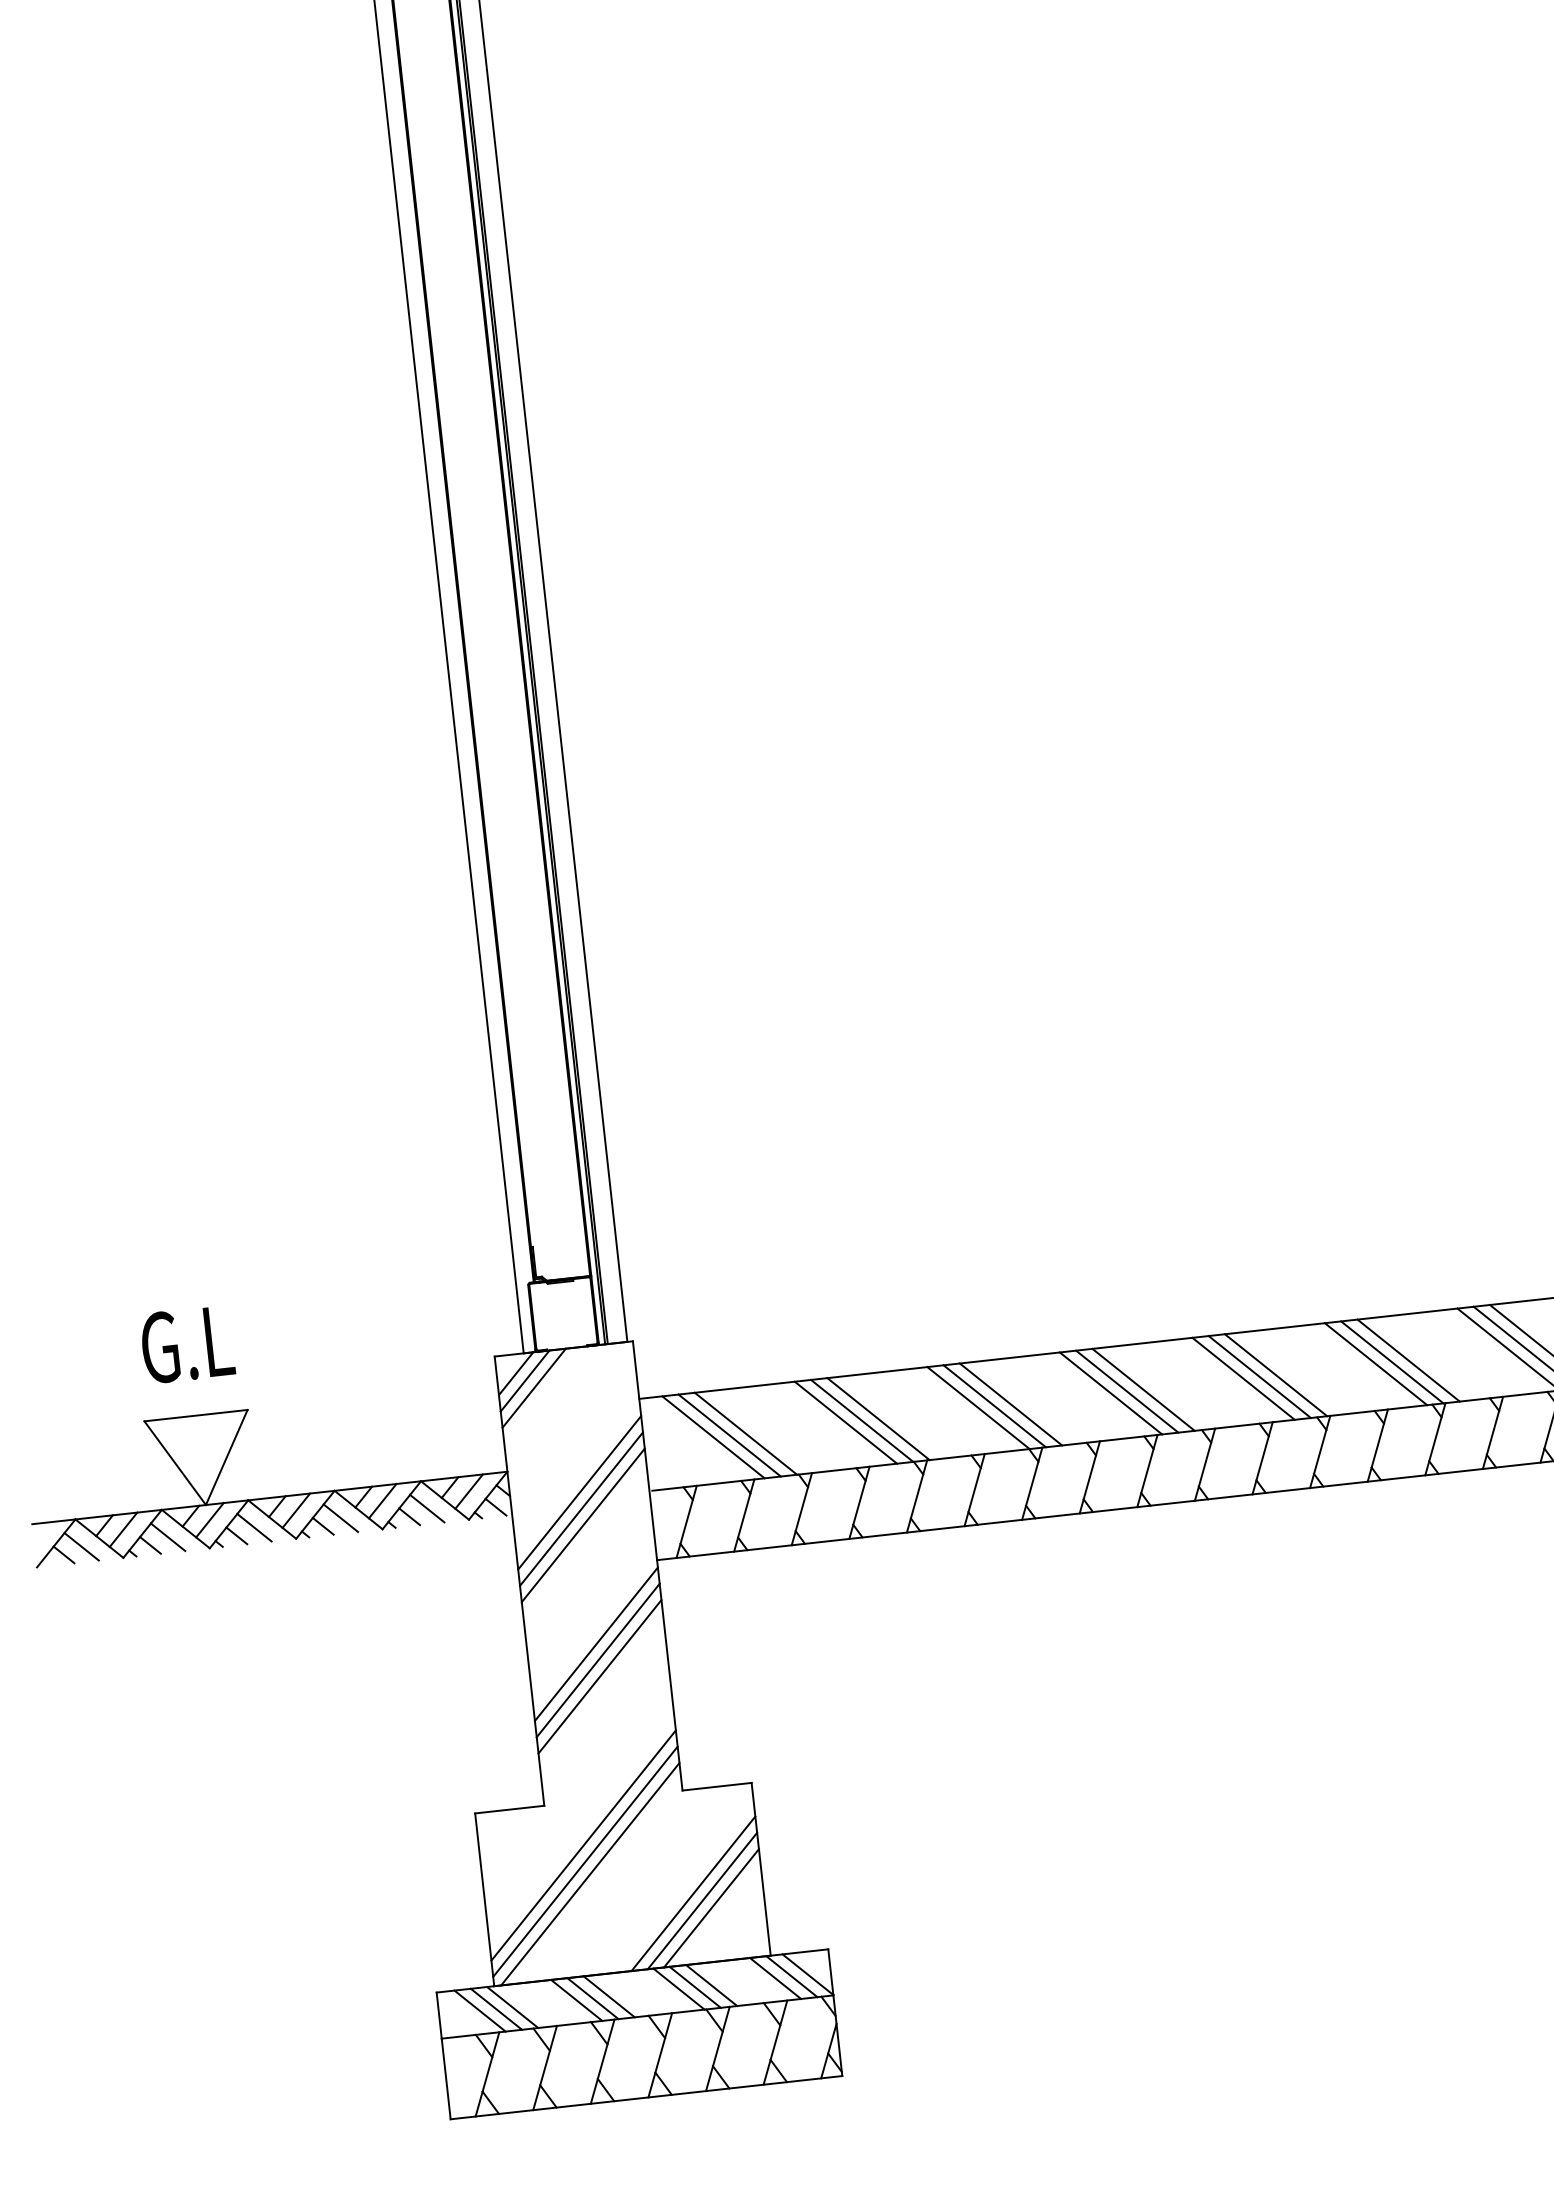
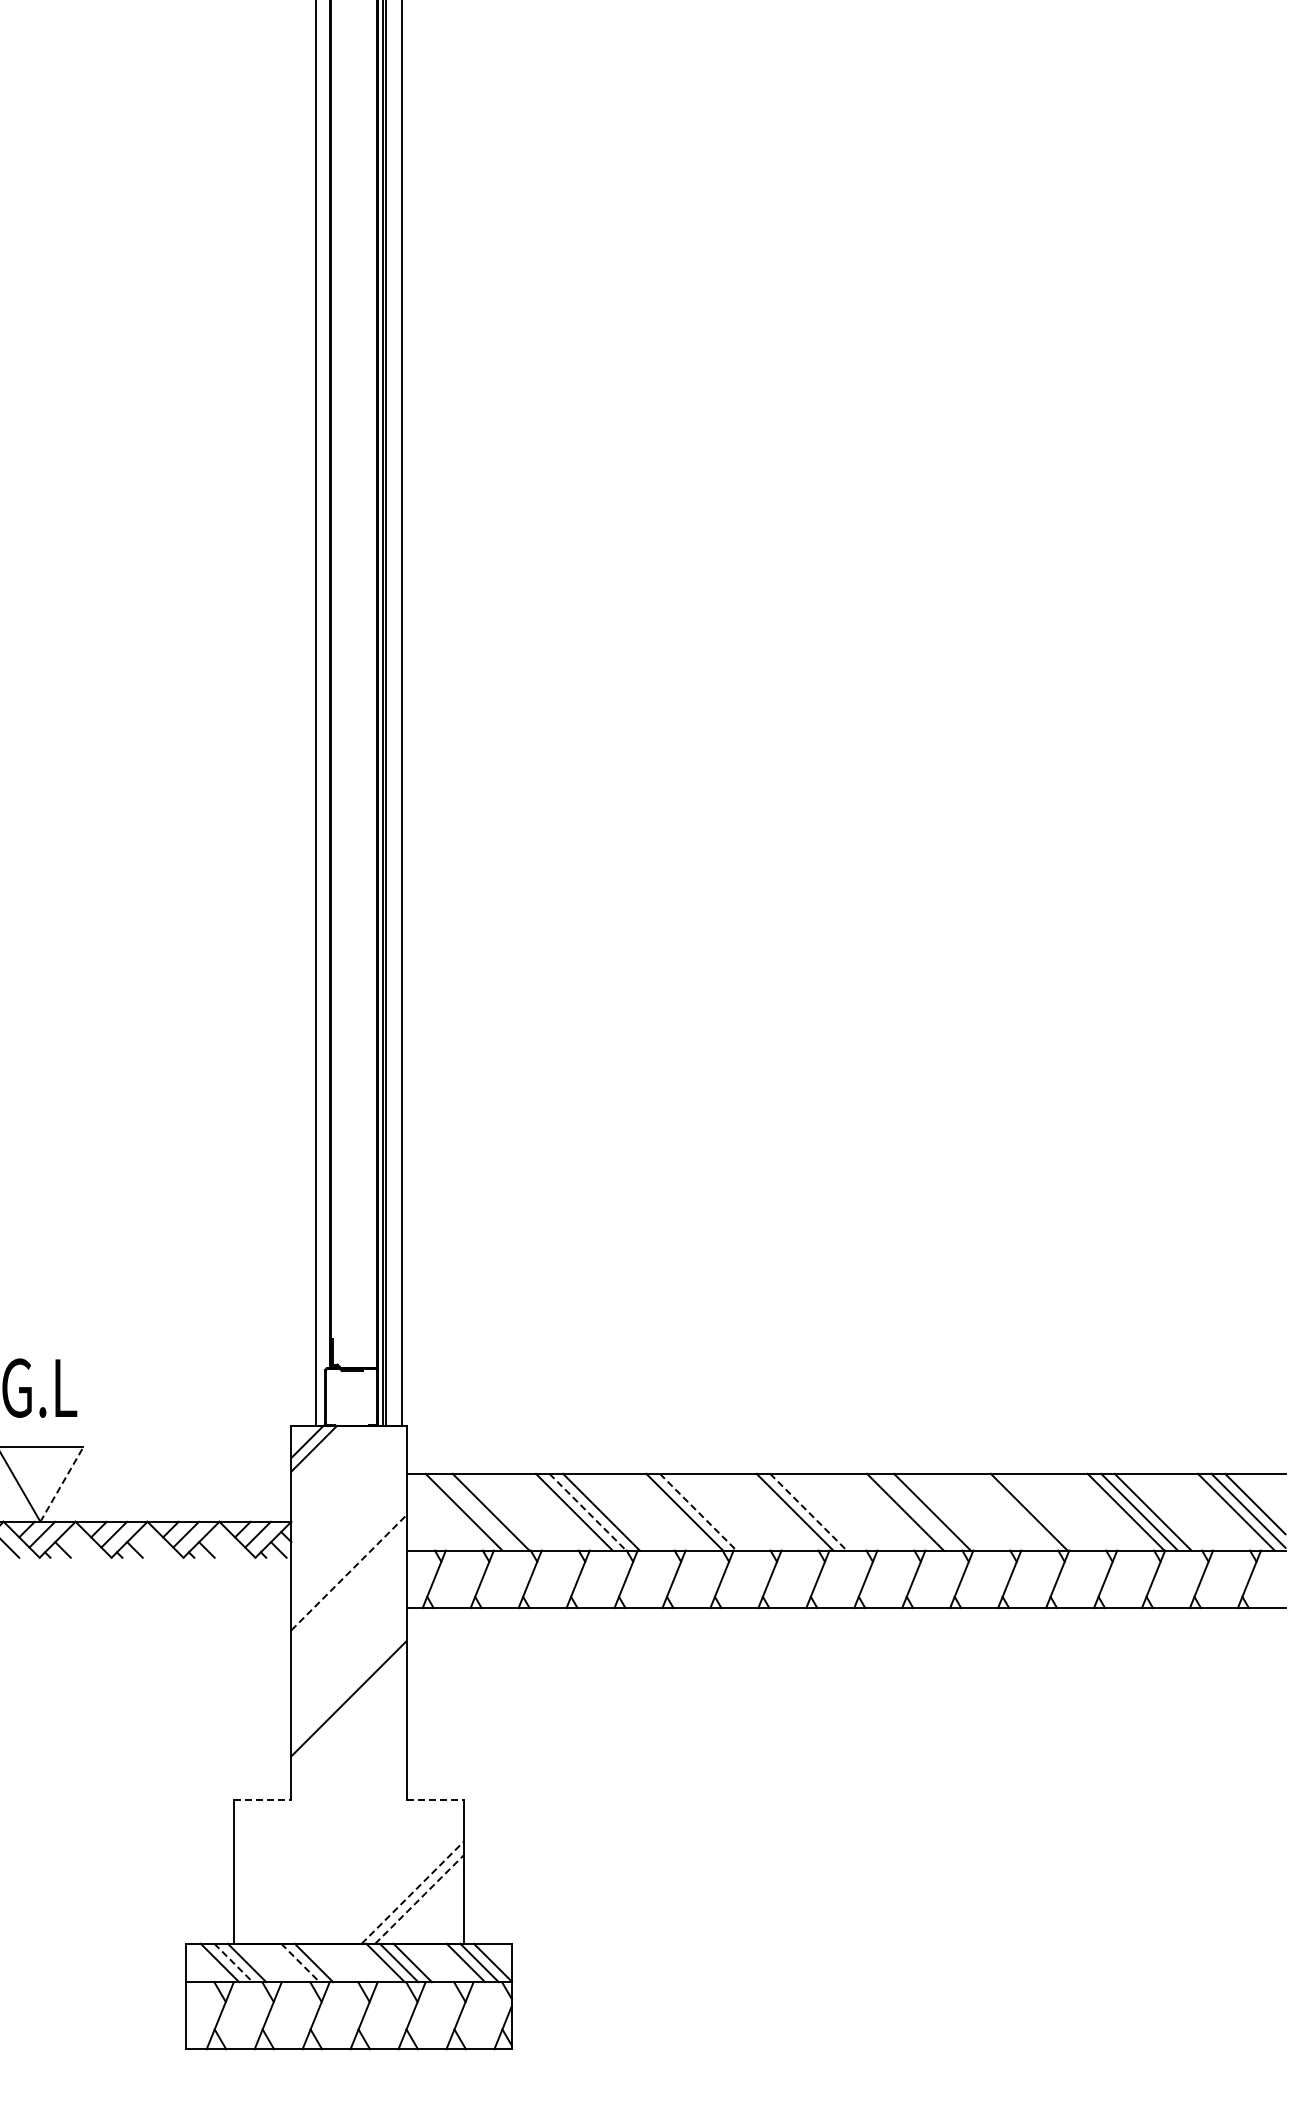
line: (1408, 1359) -> (1042, 1511), removed
line: (1375, 1363) -> (1015, 1511), removed
line: (1259, 1376) -> (918, 1511), removed
line: (533, 1388) -> (320, 1455), removed
line: (1142, 1389) -> (821, 1511), removed
line: (1127, 1392) -> (808, 1512), solid -> dashed
line: (1010, 1403) -> (711, 1511), removed
line: (995, 1406) -> (698, 1512), solid -> dashed
line: (863, 1421) -> (588, 1512), solid -> dashed
line: (729, 1434) -> (477, 1511), removed
line: (226, 1457) -> (61, 1484), solid -> dashed
line: (579, 1492) -> (348, 1545), removed
line: (427, 1508) -> (222, 1544), removed
line: (580, 1508) -> (348, 1558), removed
line: (341, 1517) -> (150, 1544), removed
line: (583, 1524) -> (349, 1572), solid -> dashed
line: (254, 1527) -> (78, 1544), removed
line: (595, 1644) -> (348, 1671), removed
line: (597, 1659) -> (348, 1684), removed
line: (717, 1786) -> (435, 1799), solid -> dashed
line: (509, 1809) -> (262, 1799), solid -> dashed
line: (582, 1844) -> (319, 1835), removed
line: (584, 1861) -> (319, 1849), removed
line: (589, 1873) -> (322, 1859), removed
line: (693, 1893) -> (406, 1885), removed
line: (703, 1900) -> (413, 1892), solid -> dashed
line: (711, 1908) -> (419, 1899), solid -> dashed
line: (609, 1996) -> (327, 1962), removed
line: (576, 2001) -> (300, 1963), solid -> dashed
line: (496, 2009) -> (233, 1963), solid -> dashed

